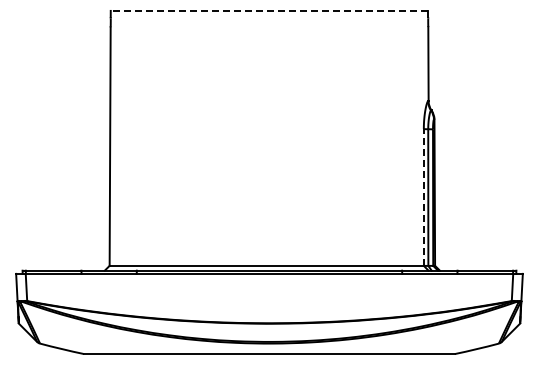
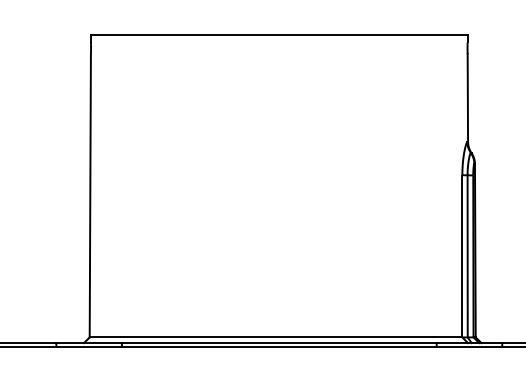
line: (269, 10) -> (279, 34), dashed -> solid
line: (423, 198) -> (461, 257), dashed -> solid

